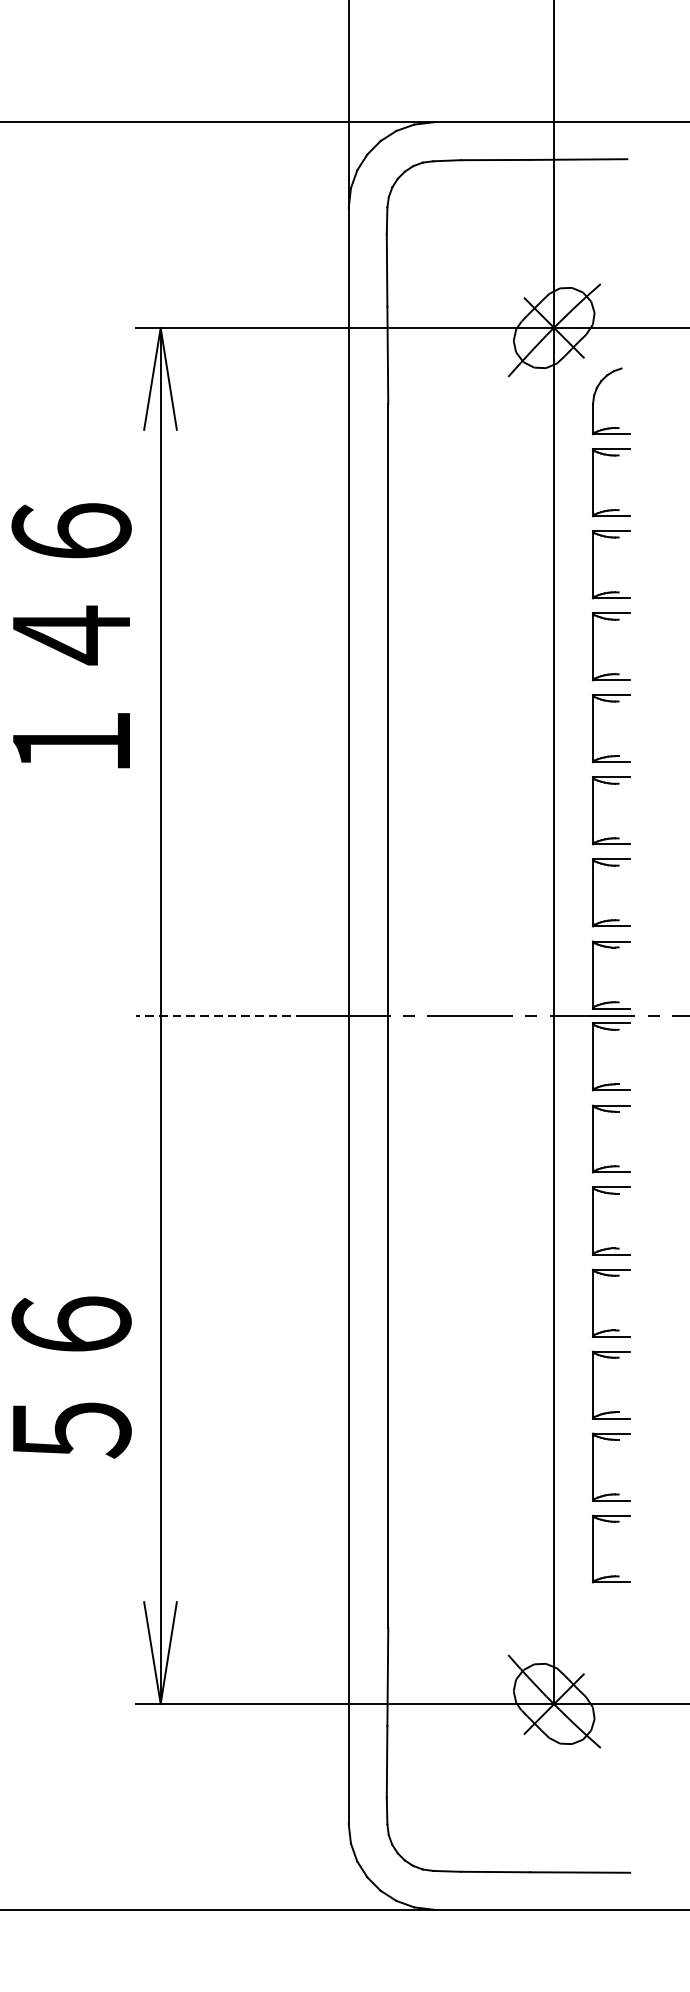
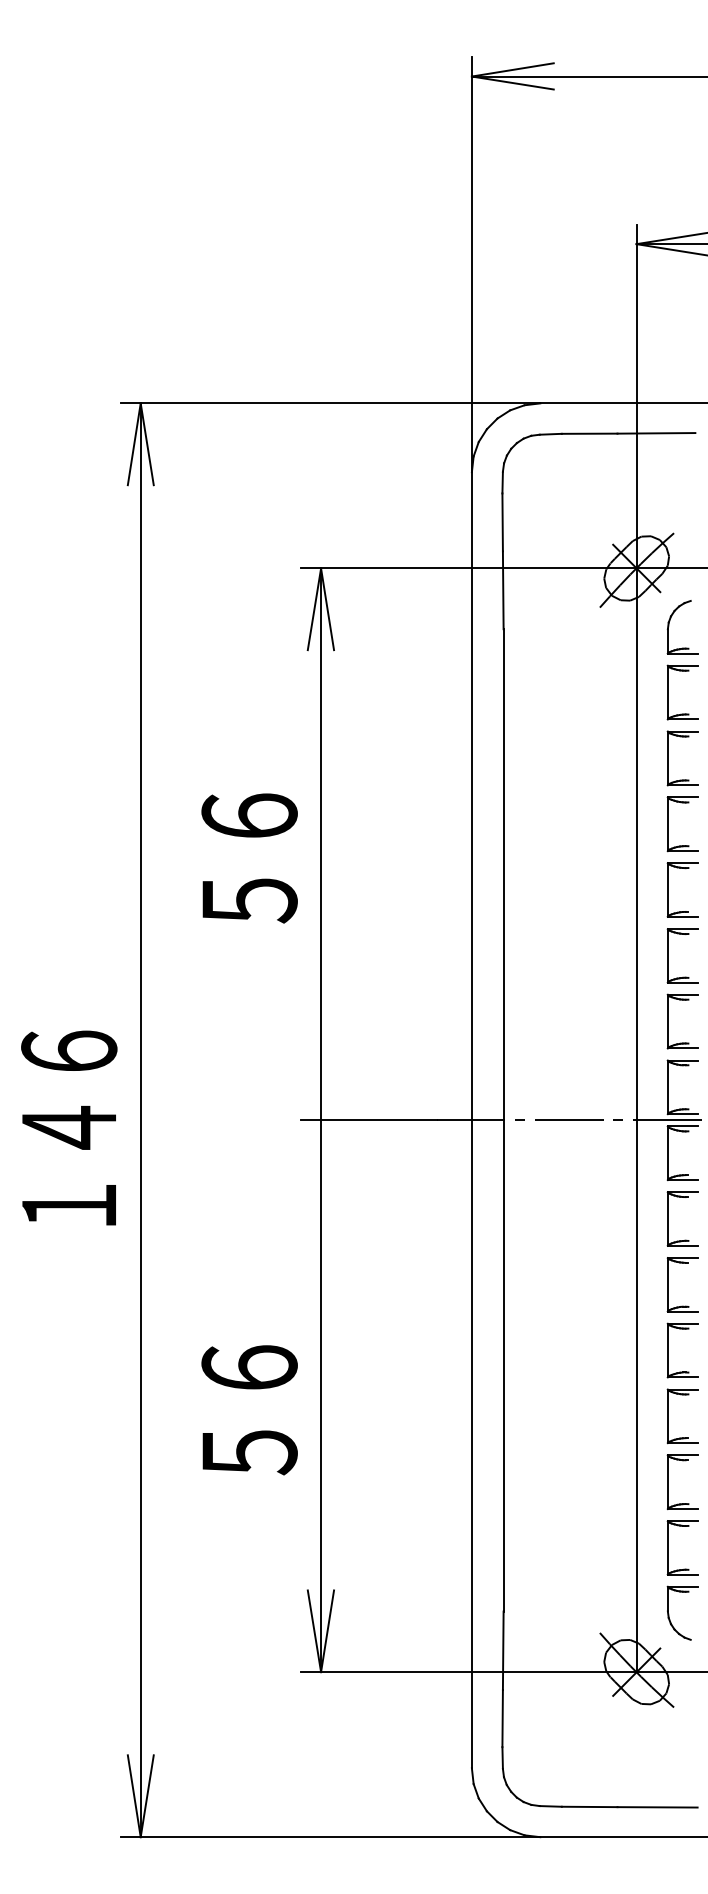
text: (71, 637) -> (249, 816), １４６ -> ５６
line: (219, 1016) -> (368, 1120), dashed -> solid
part: (595, 1632) -> (669, 1614), added

